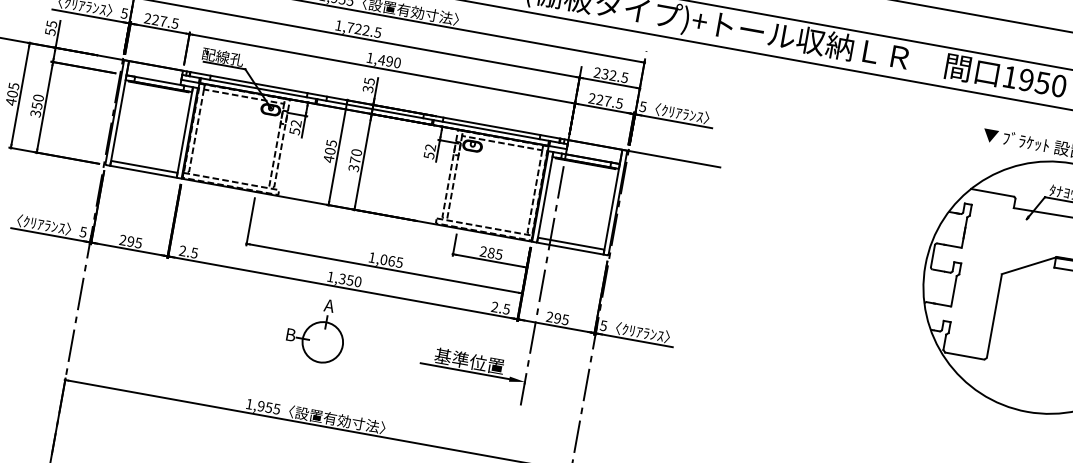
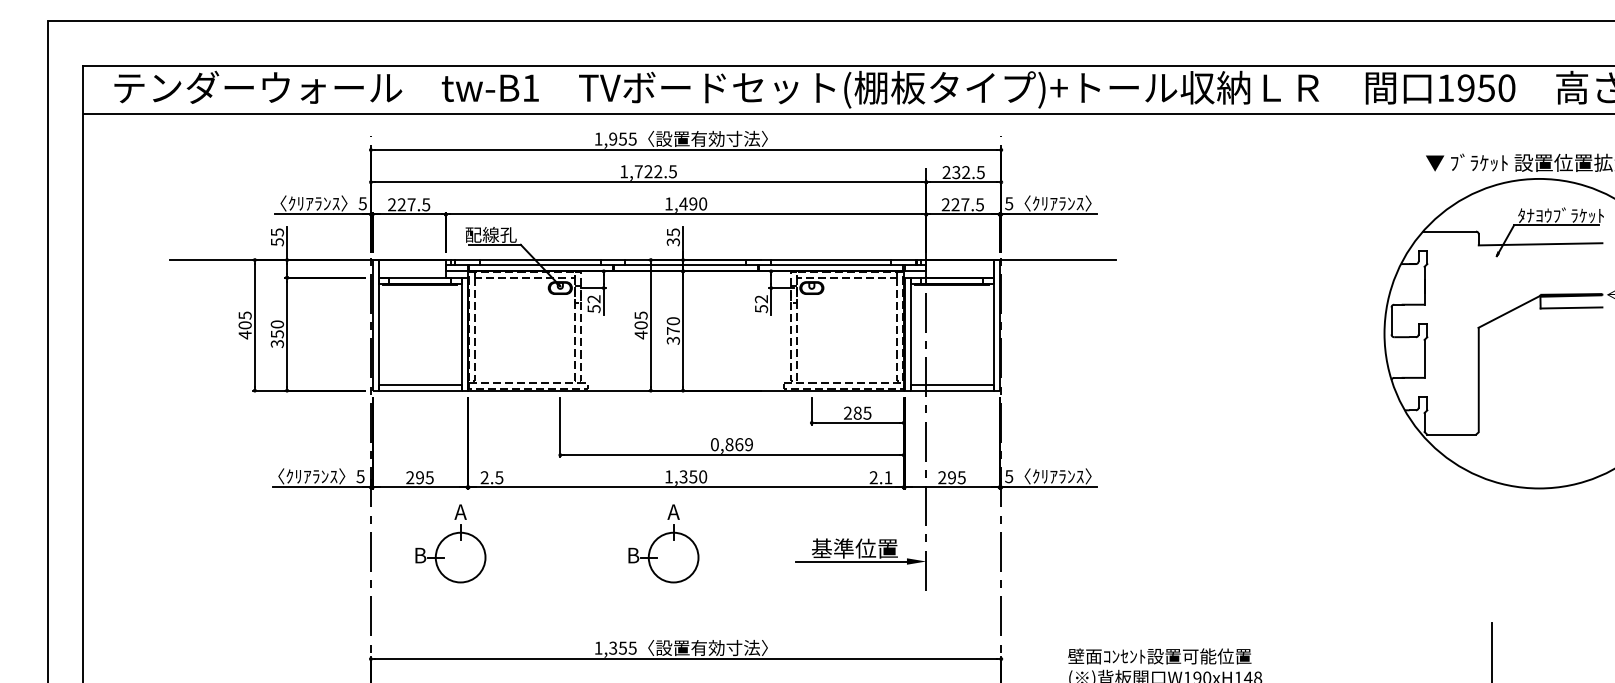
text: (385, 259) -> (731, 444), 1,065 -> 0,869
part: (145, 298) -> (450, 543), added
text: (506, 309) -> (888, 477), 2.5 -> 2.1
text: (261, 405) -> (613, 647), 1,955 -> 1,355

